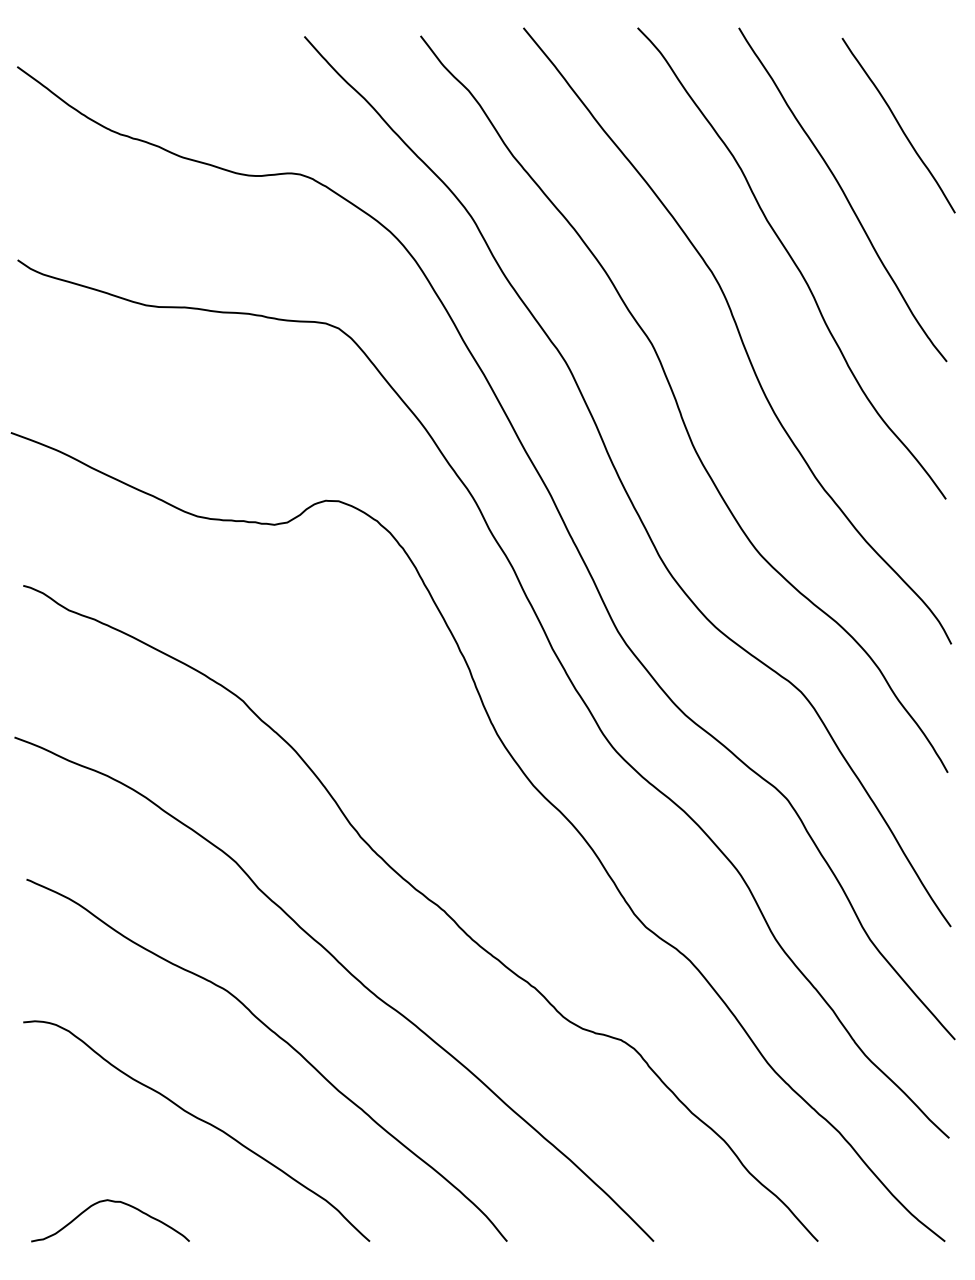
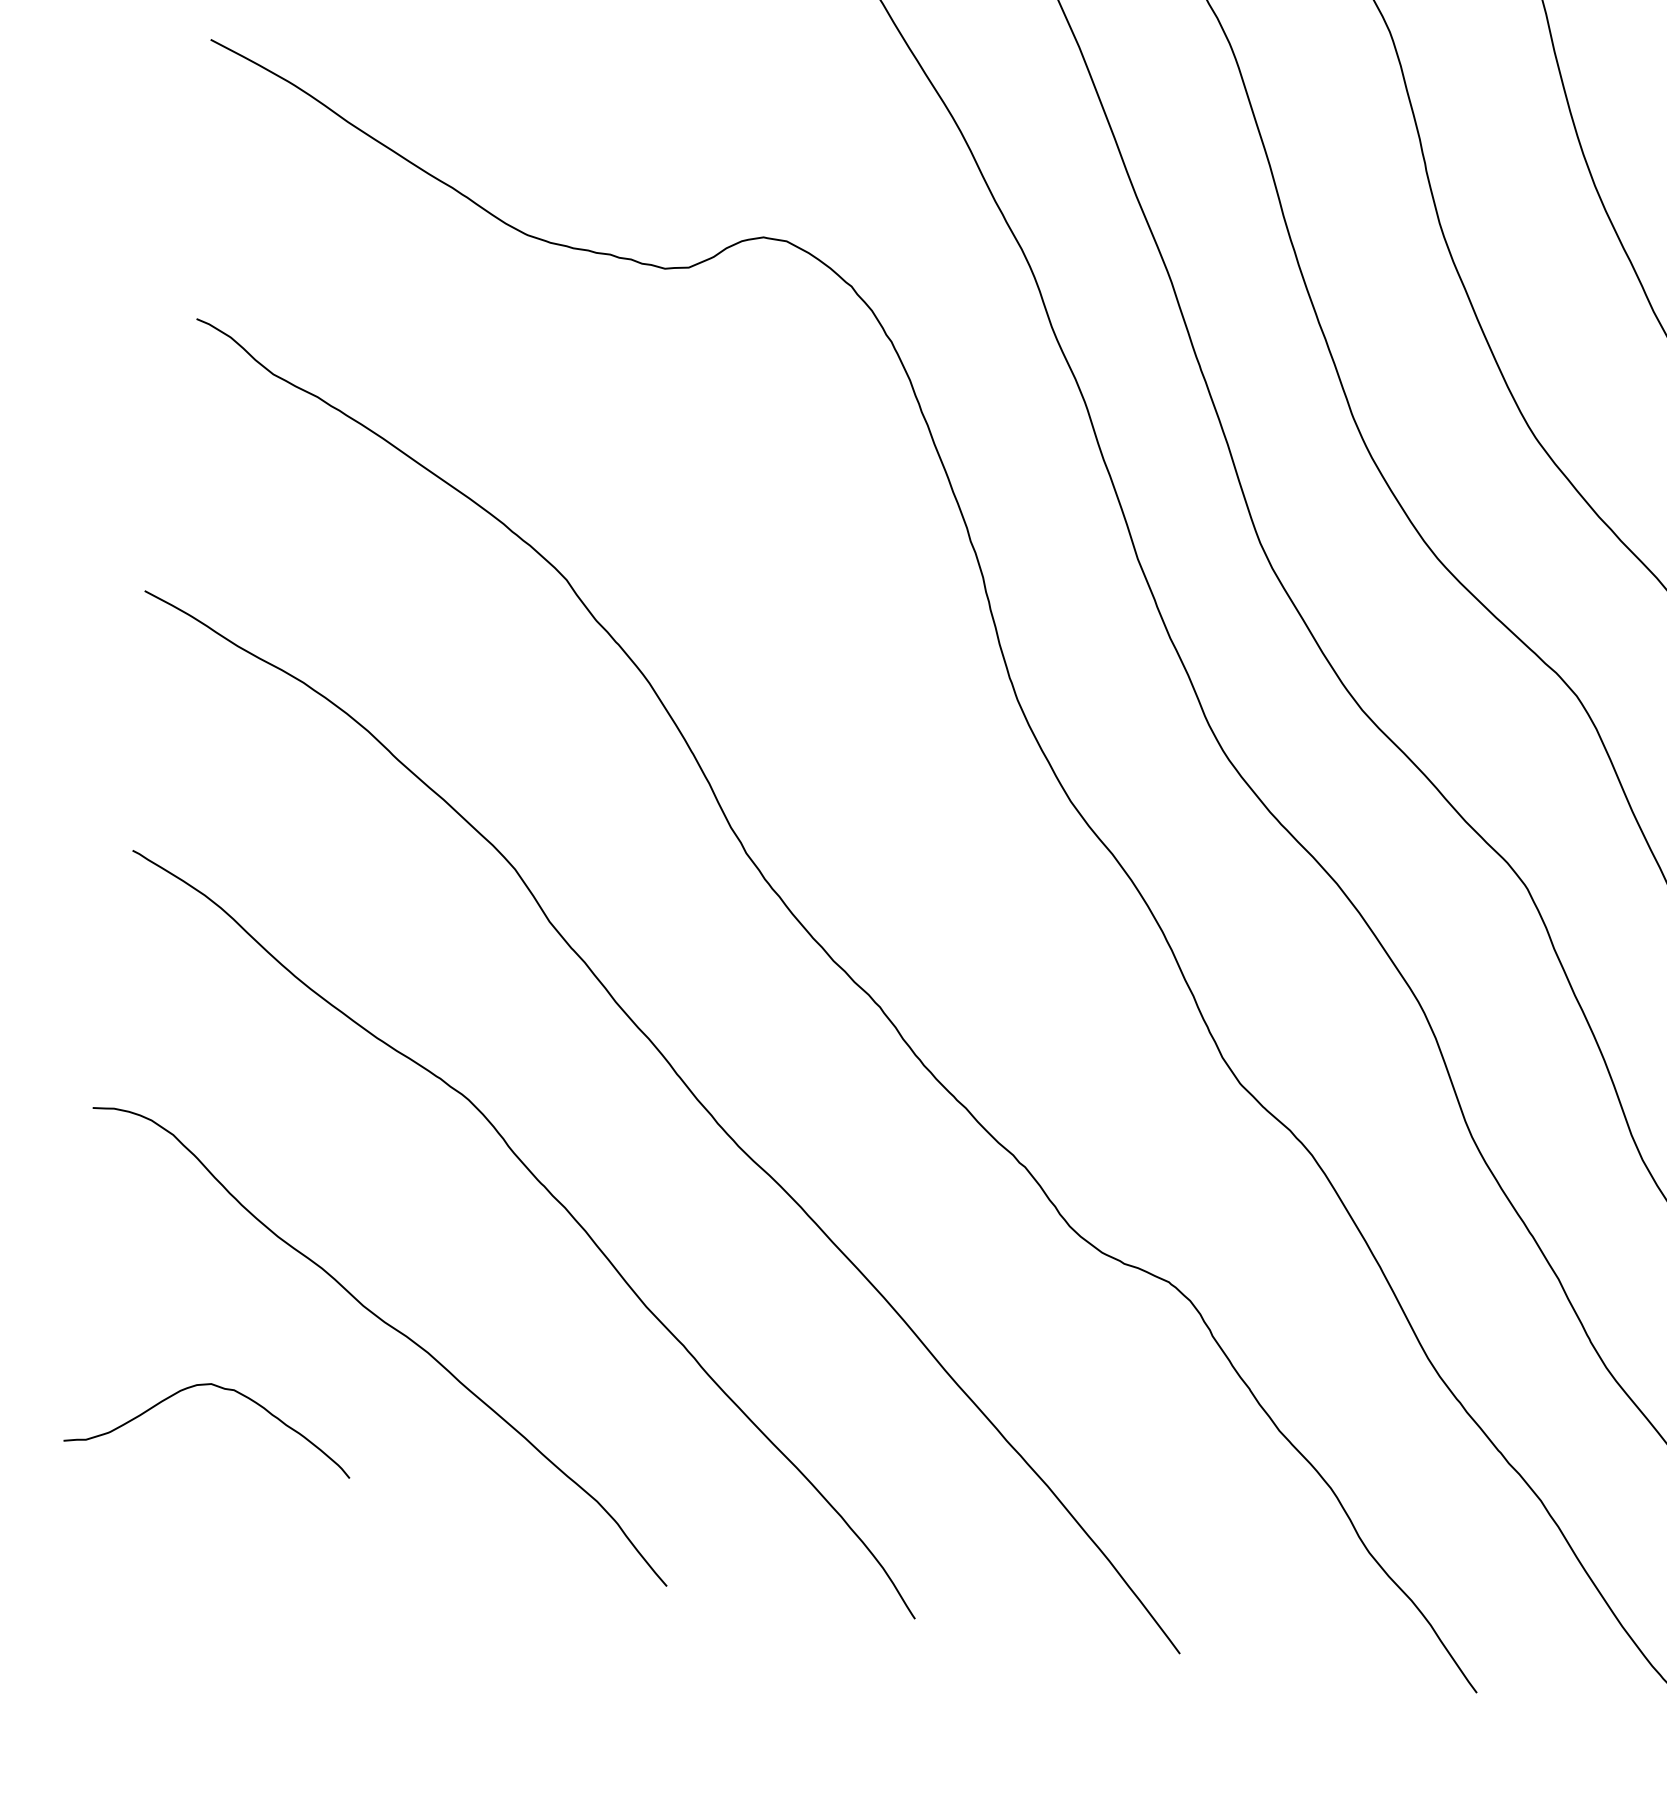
curve: (112, 1202) -> (219, 1389), moved

